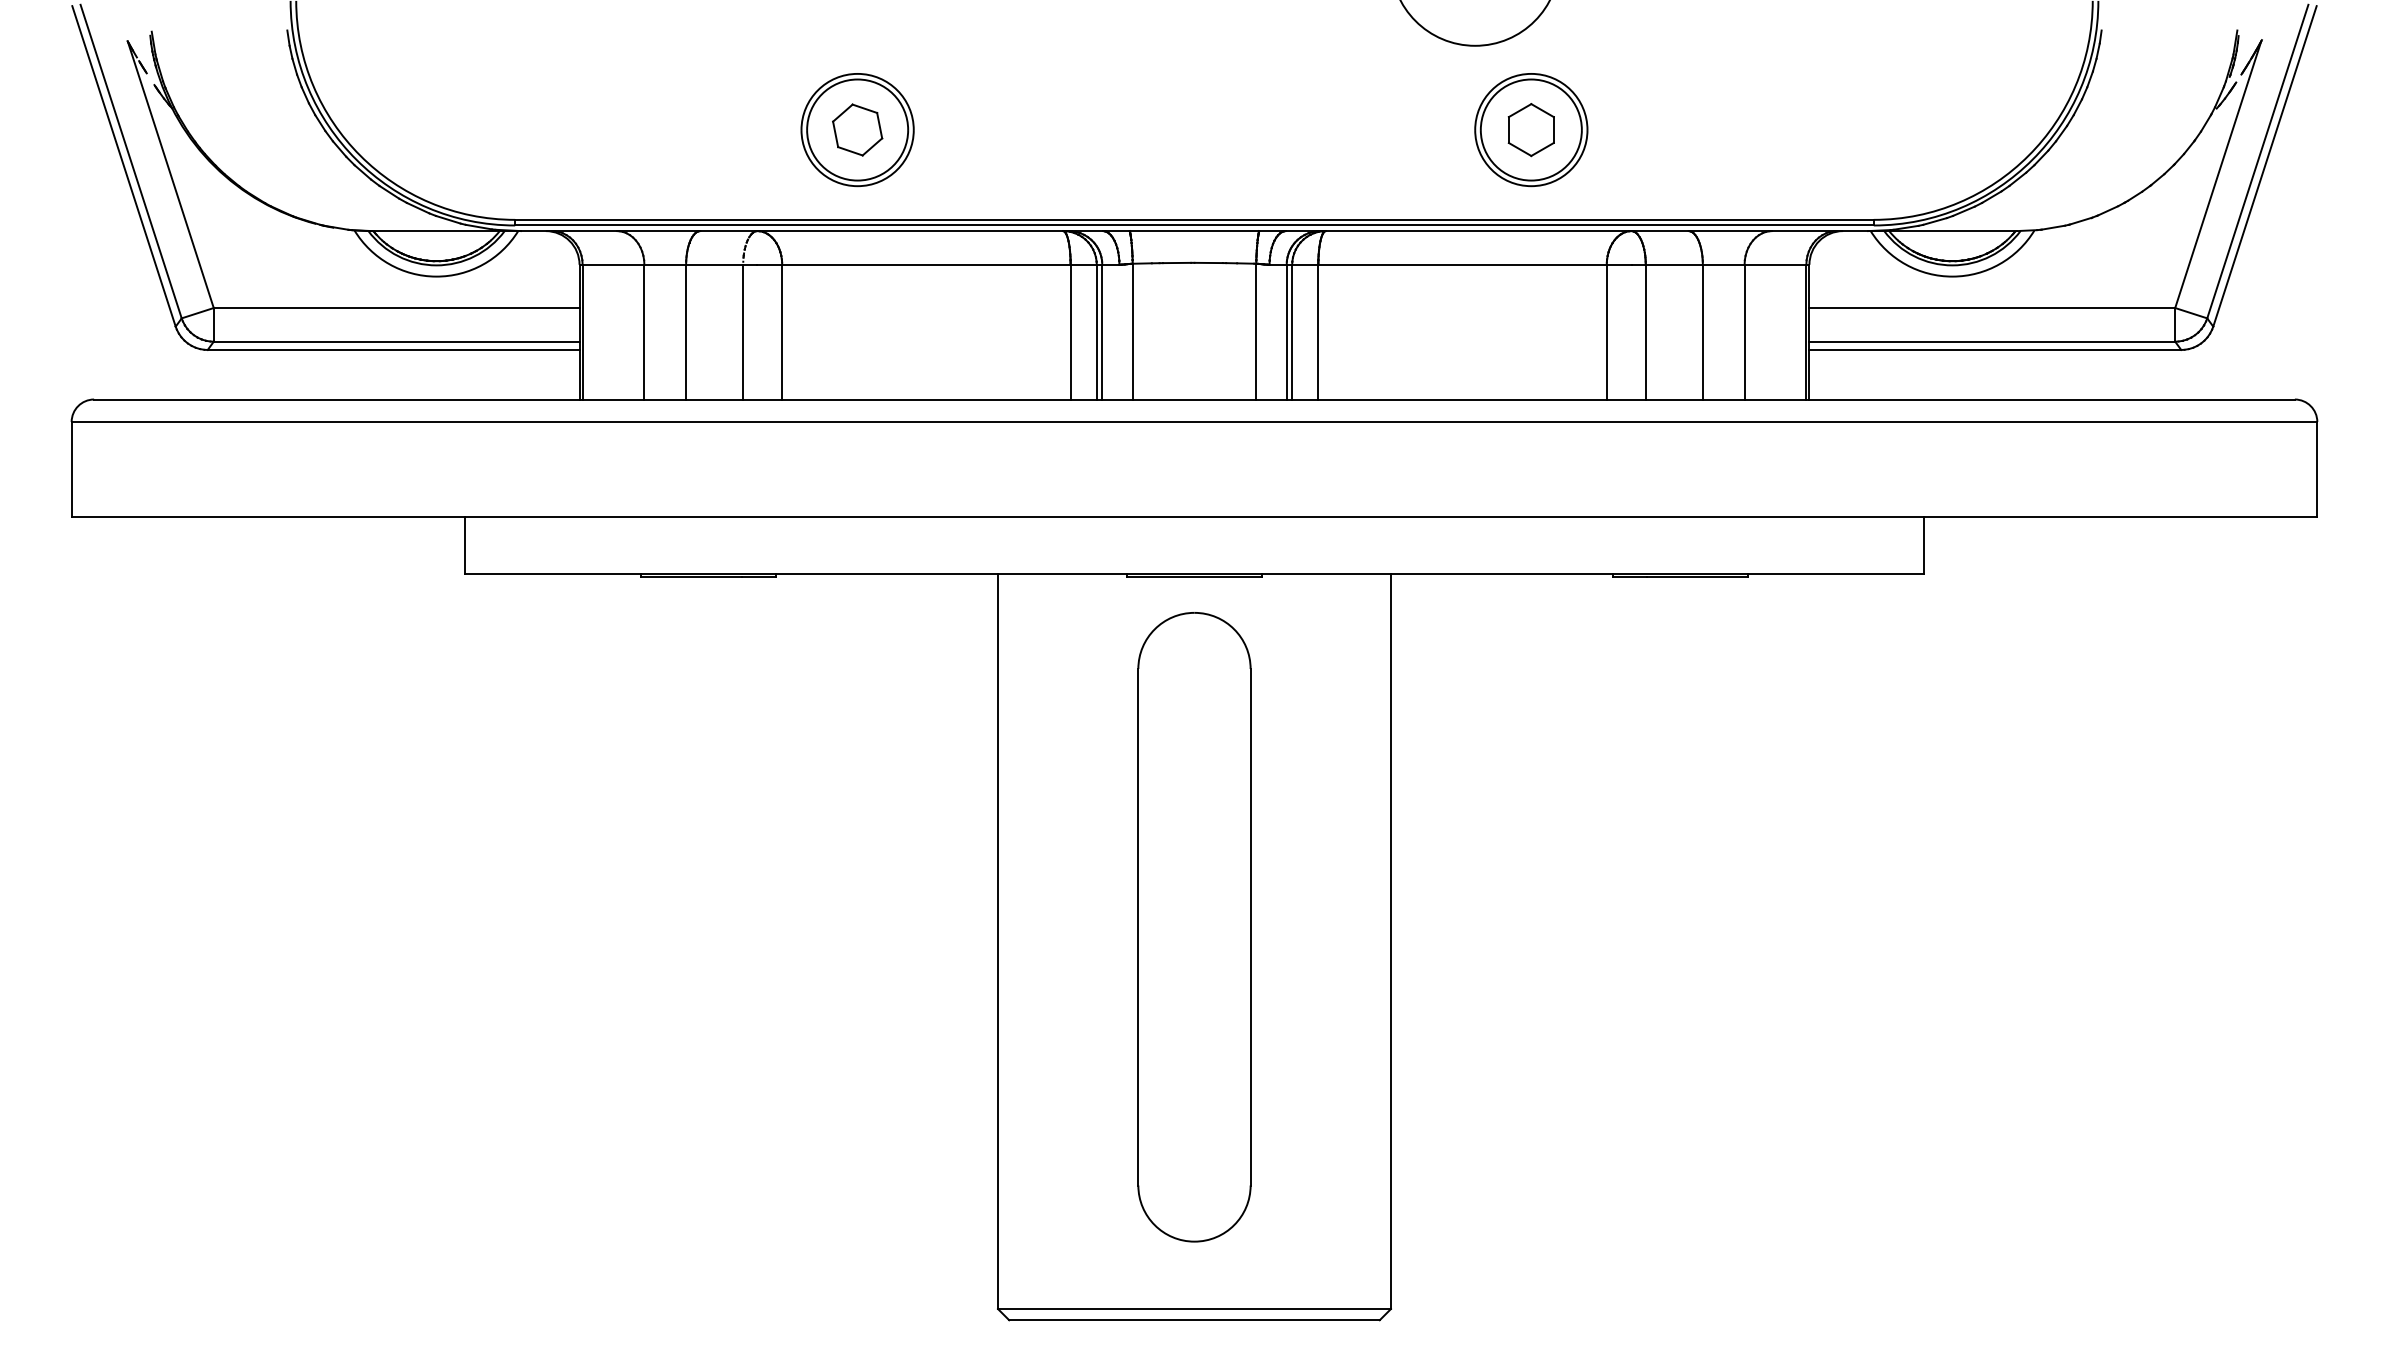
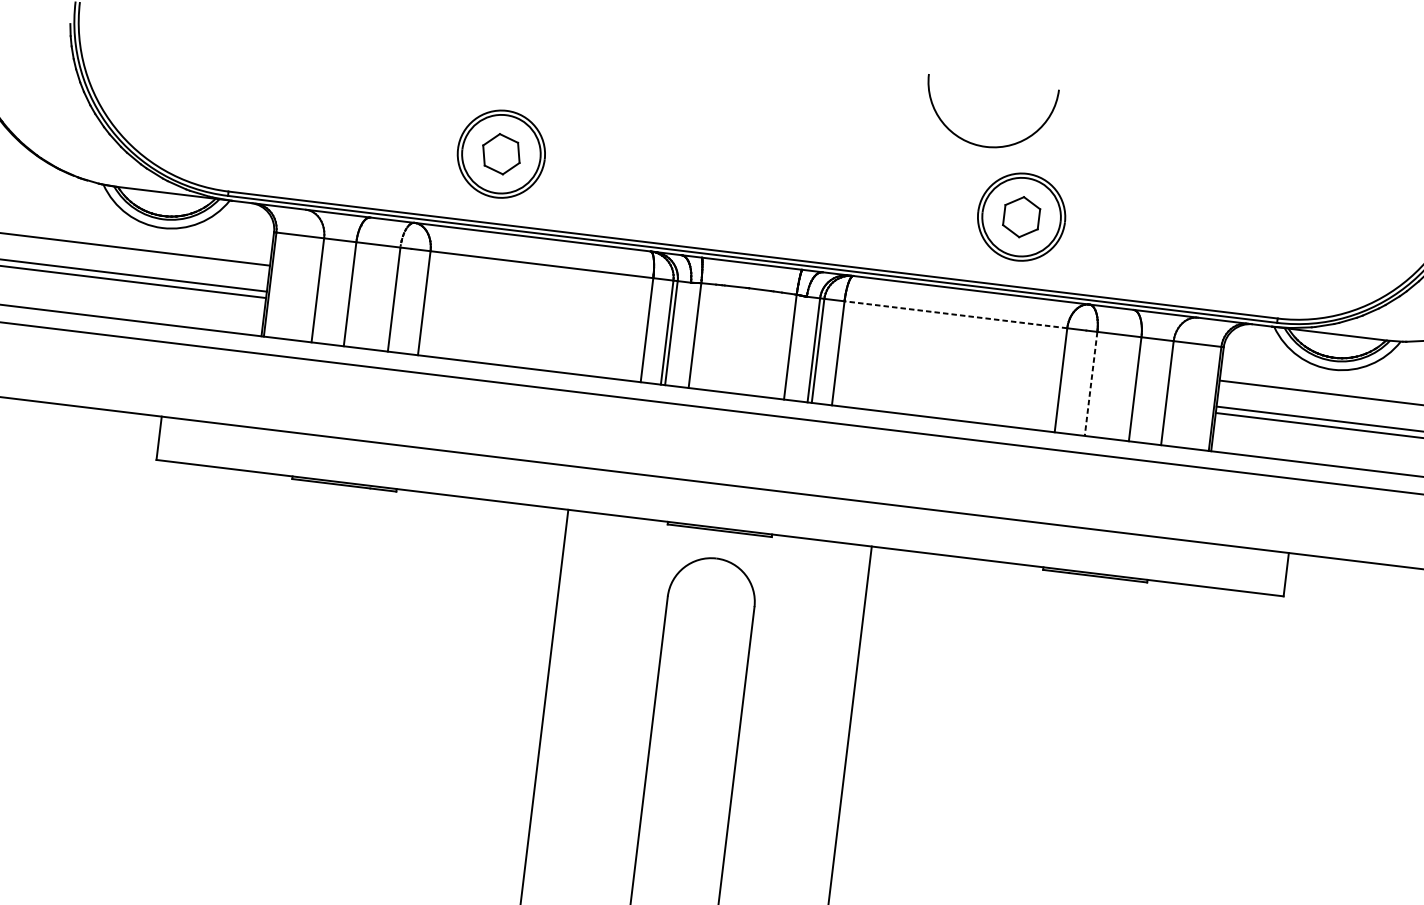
line: (1462, 264) -> (955, 314), solid -> dashed
line: (1645, 332) -> (1090, 384), solid -> dashed

